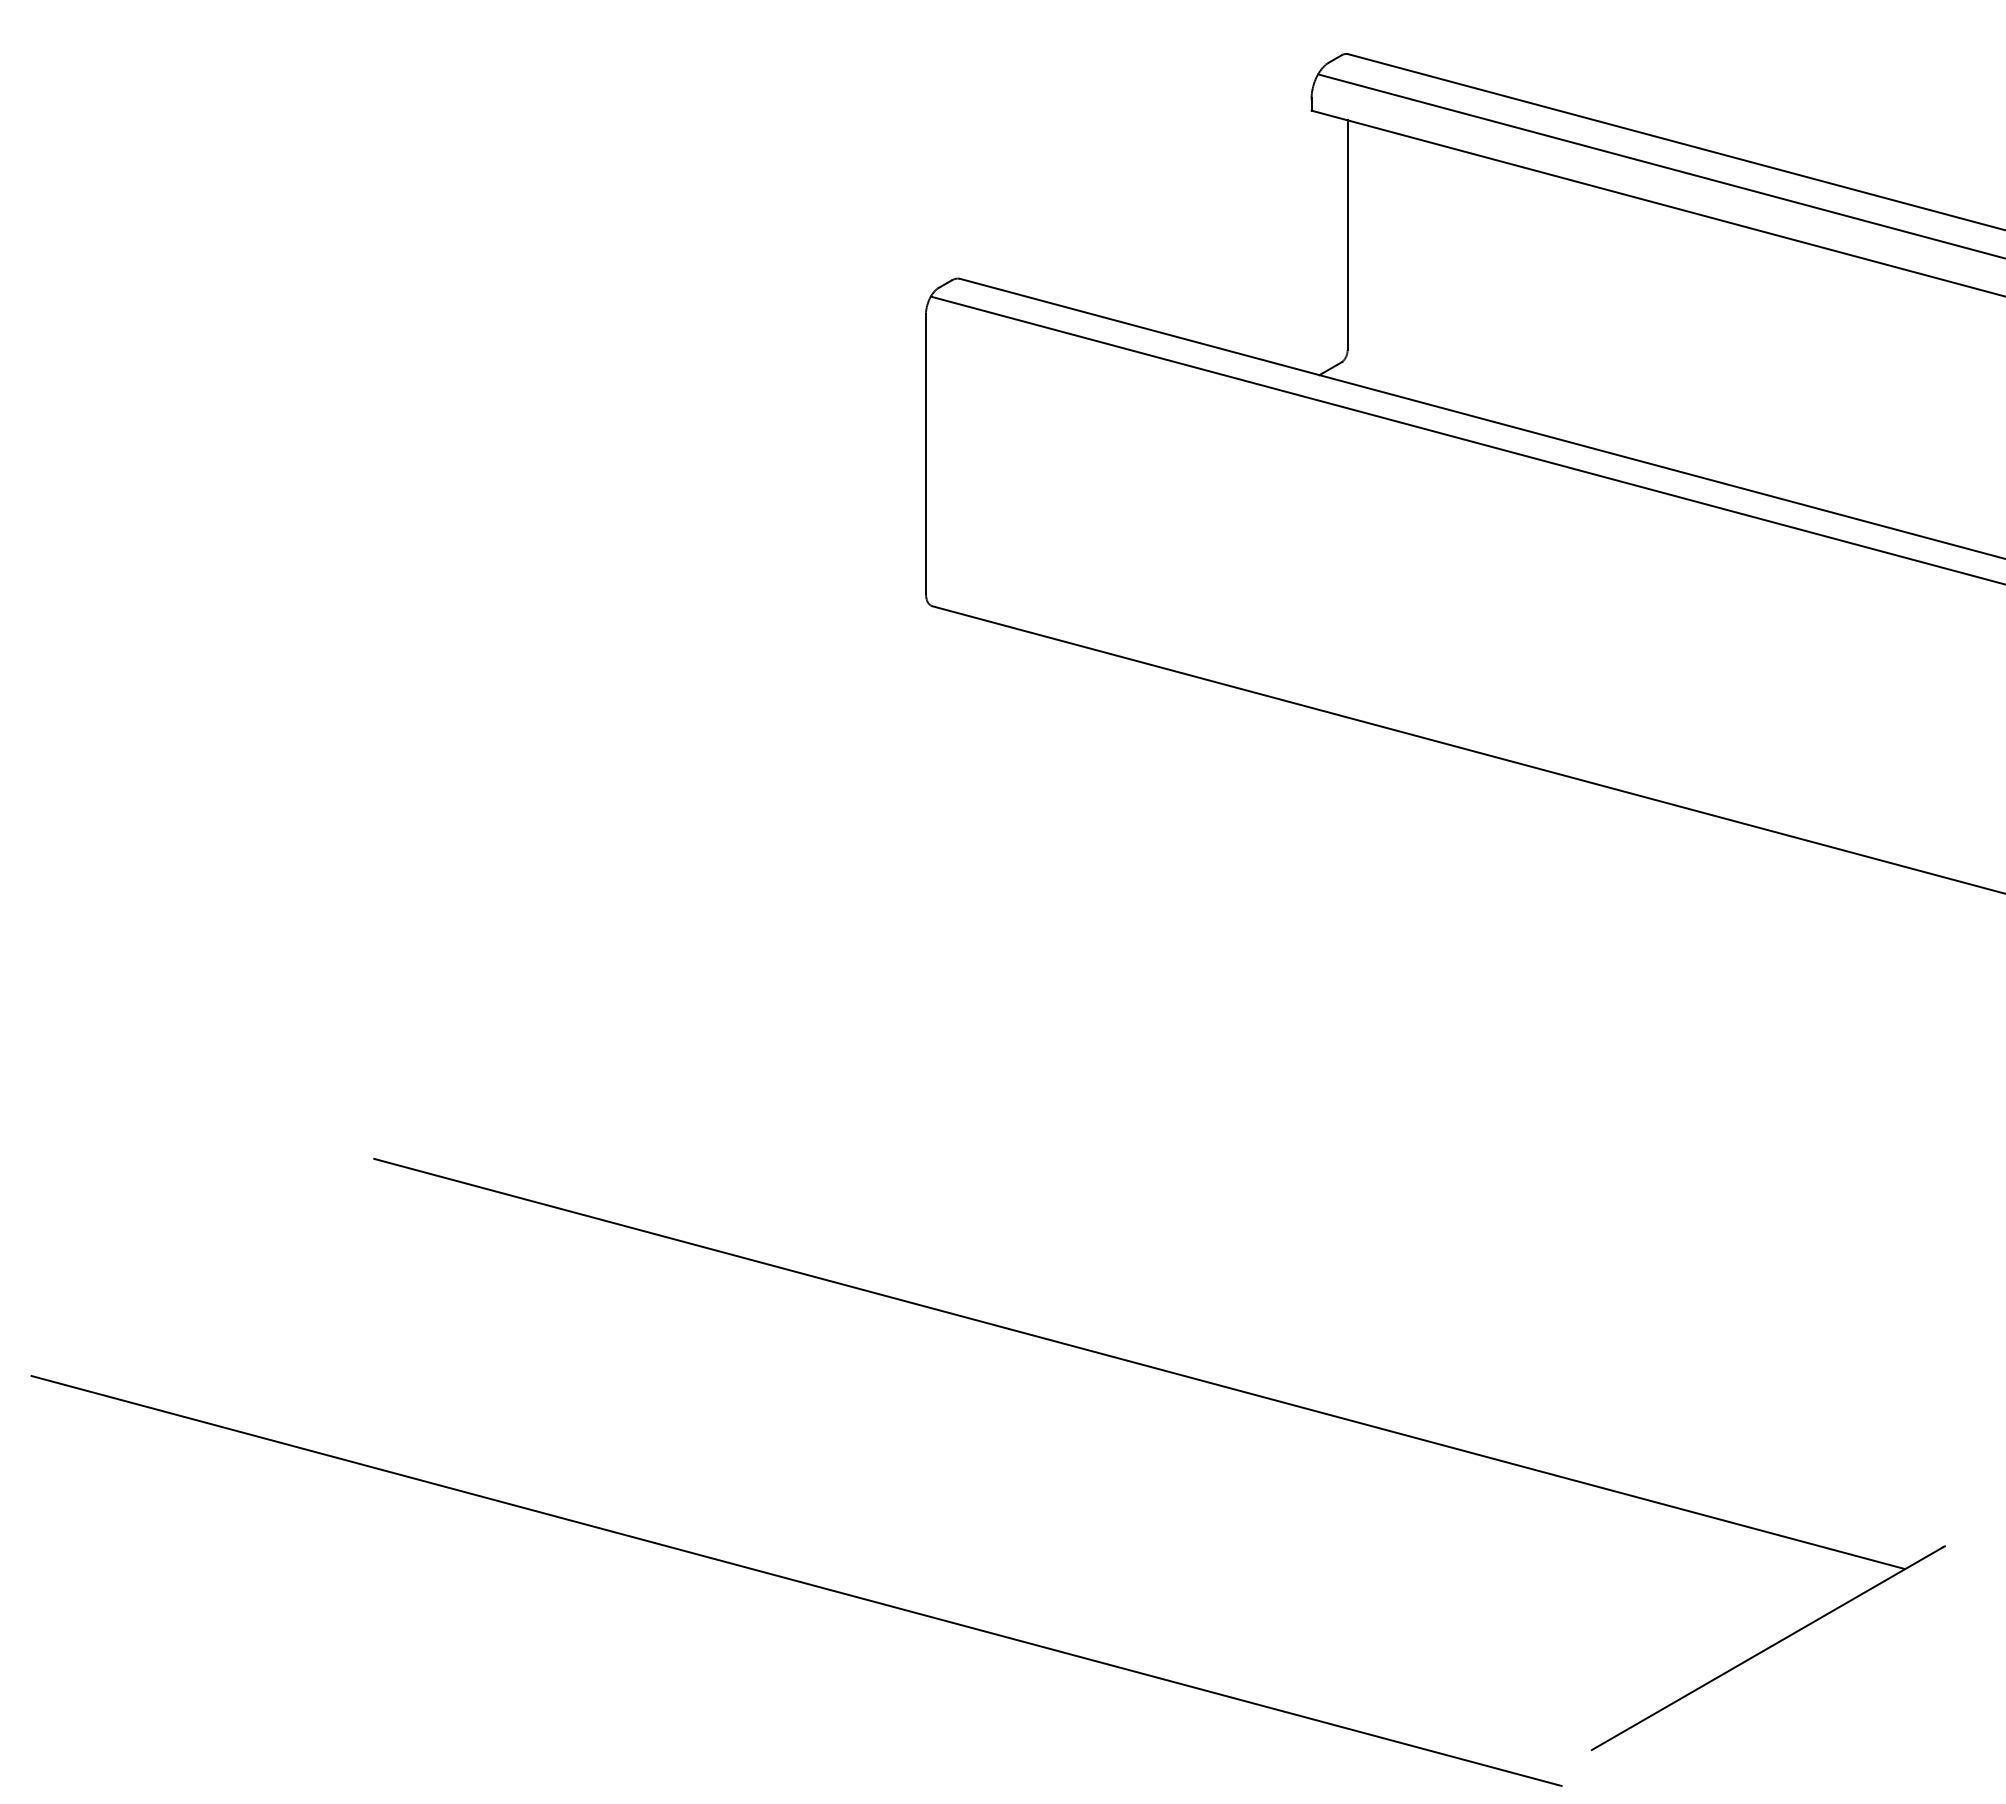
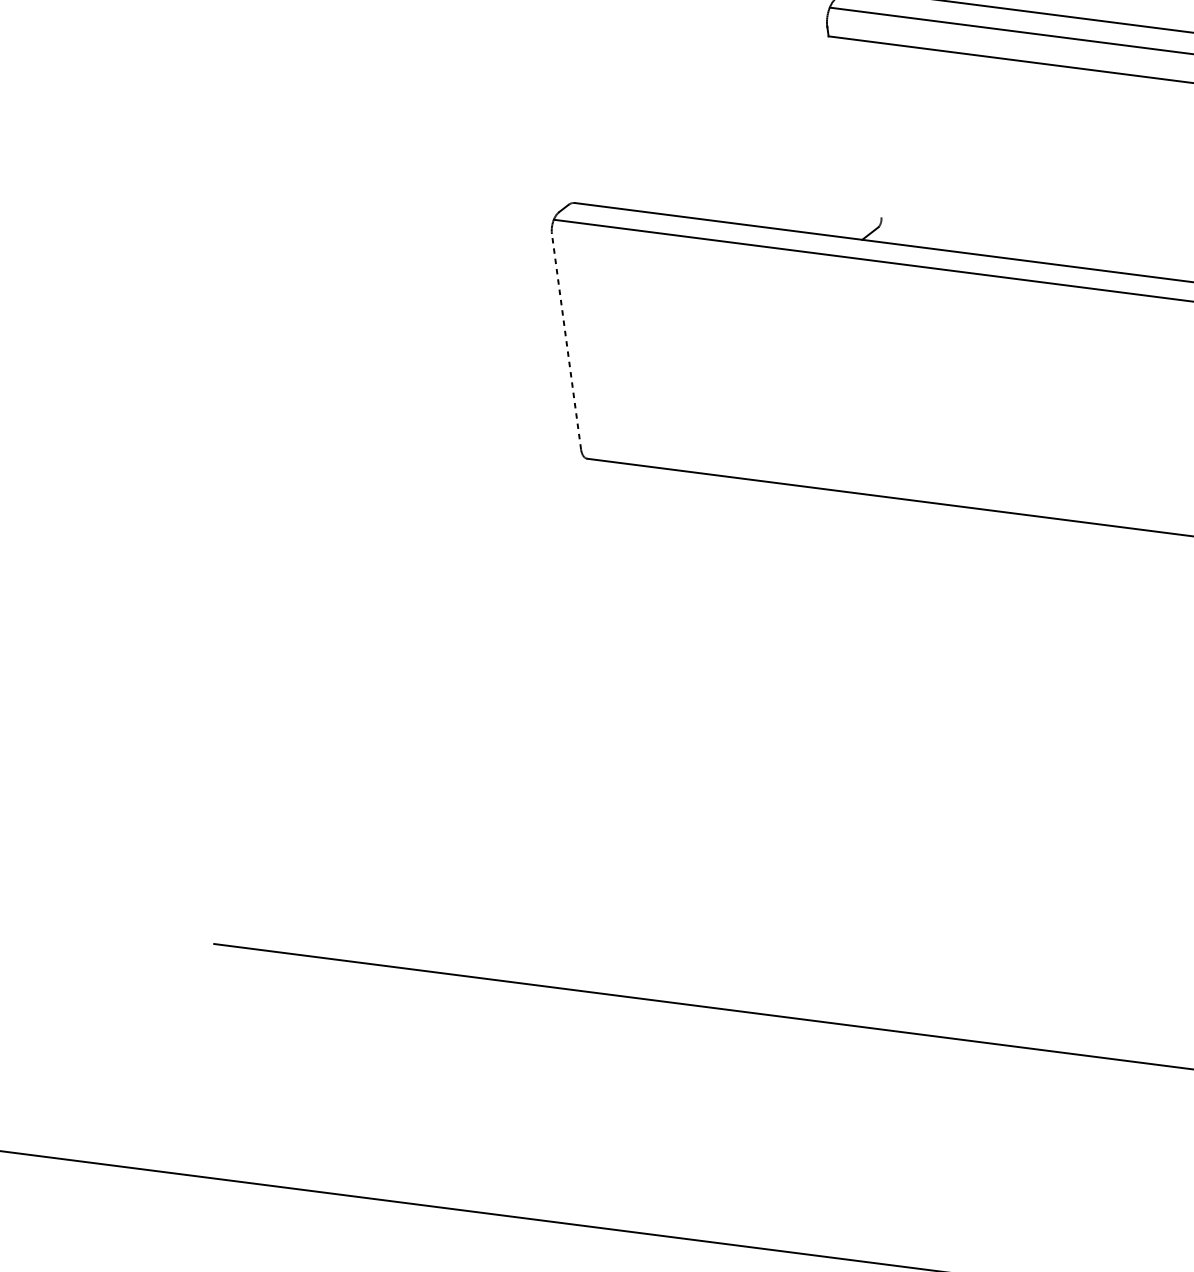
line: (1347, 234) -> (869, 128), removed
line: (925, 453) -> (566, 341), solid -> dashed

